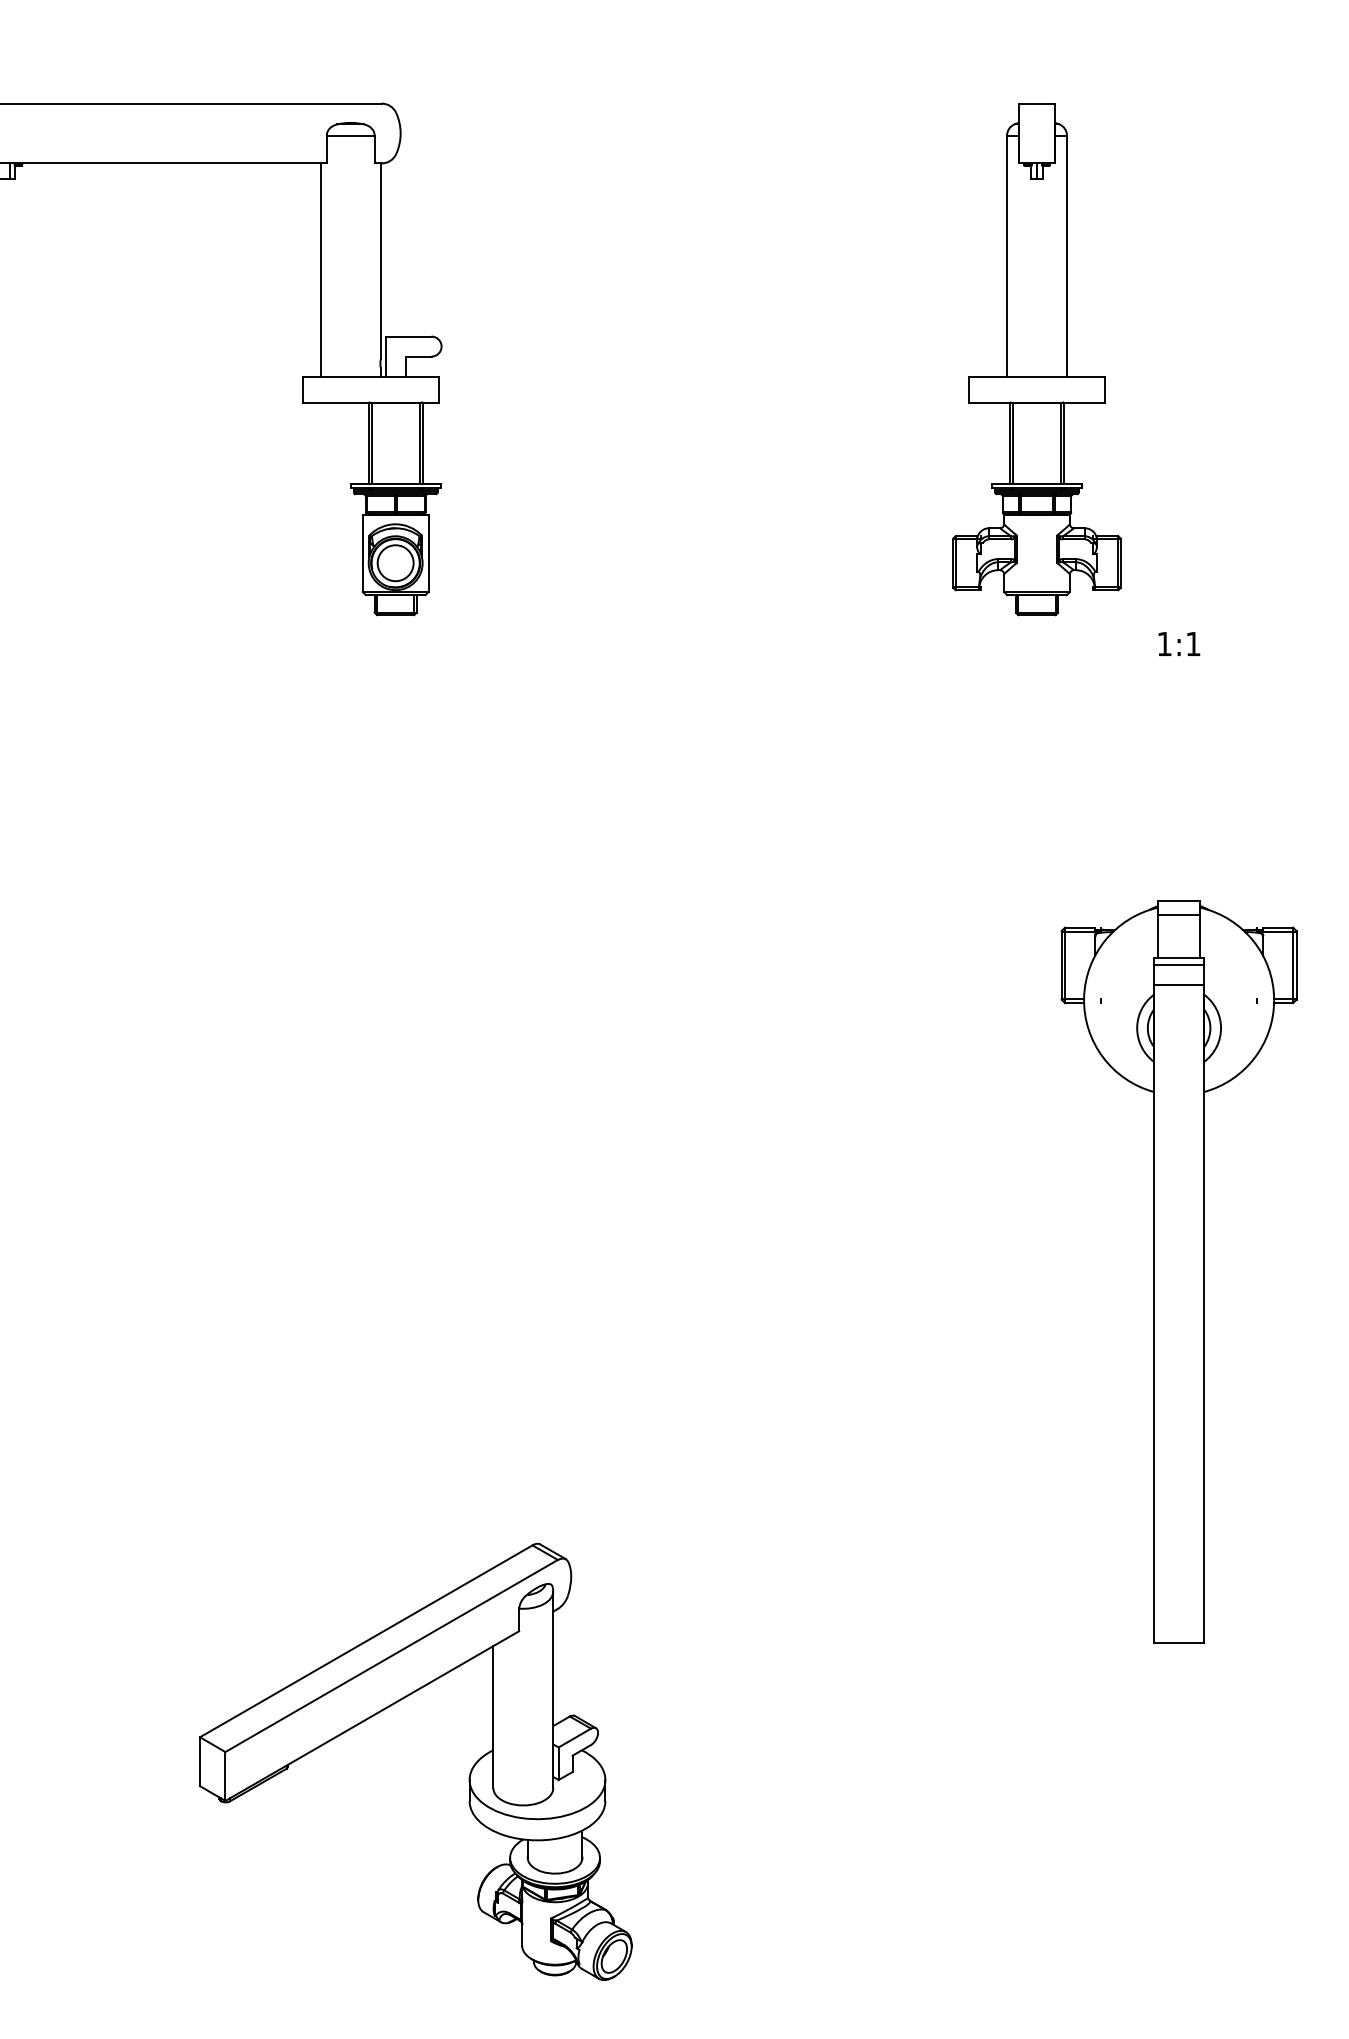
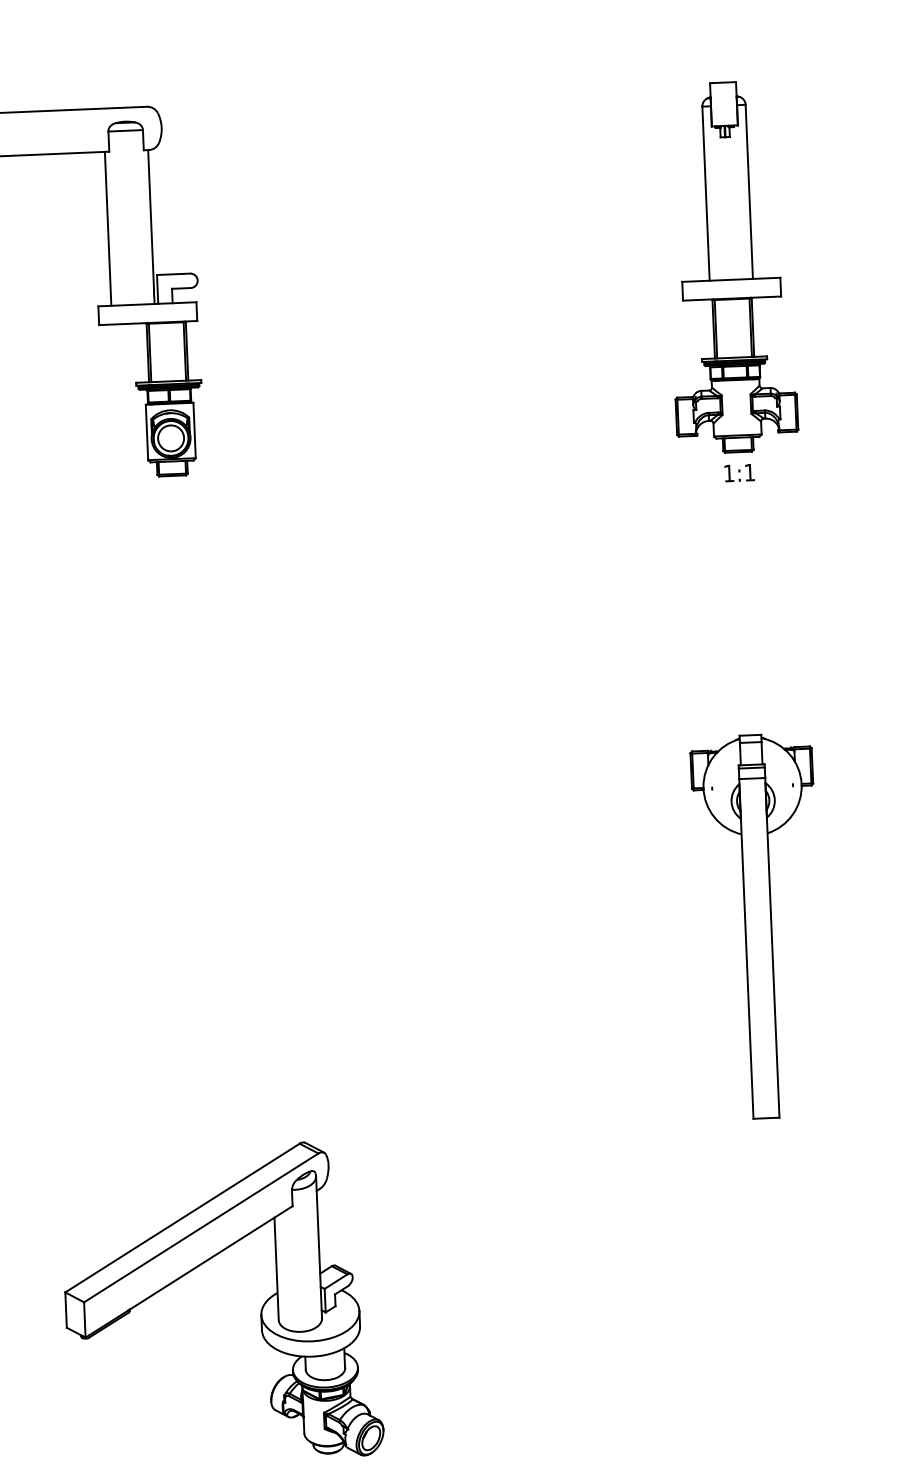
part: (1036, 359) -> (730, 267), moved
part: (1178, 1271) -> (758, 926), size x0.71

